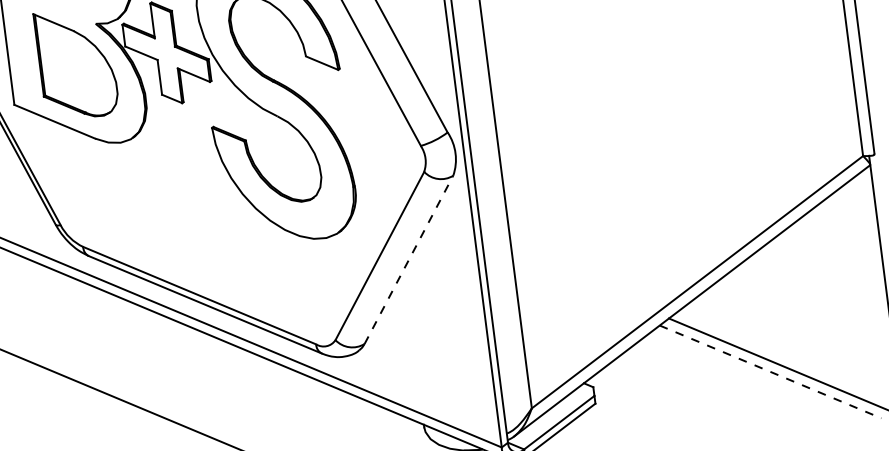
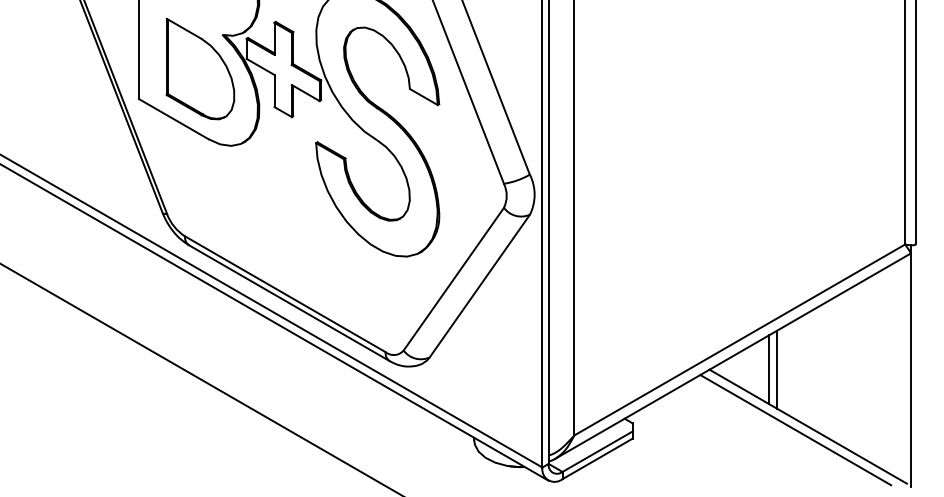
line: (409, 259) -> (480, 285), dashed -> solid
line: (742, 308) -> (777, 369), added
line: (732, 310) -> (768, 369), added
line: (771, 372) -> (796, 430), dashed -> solid

